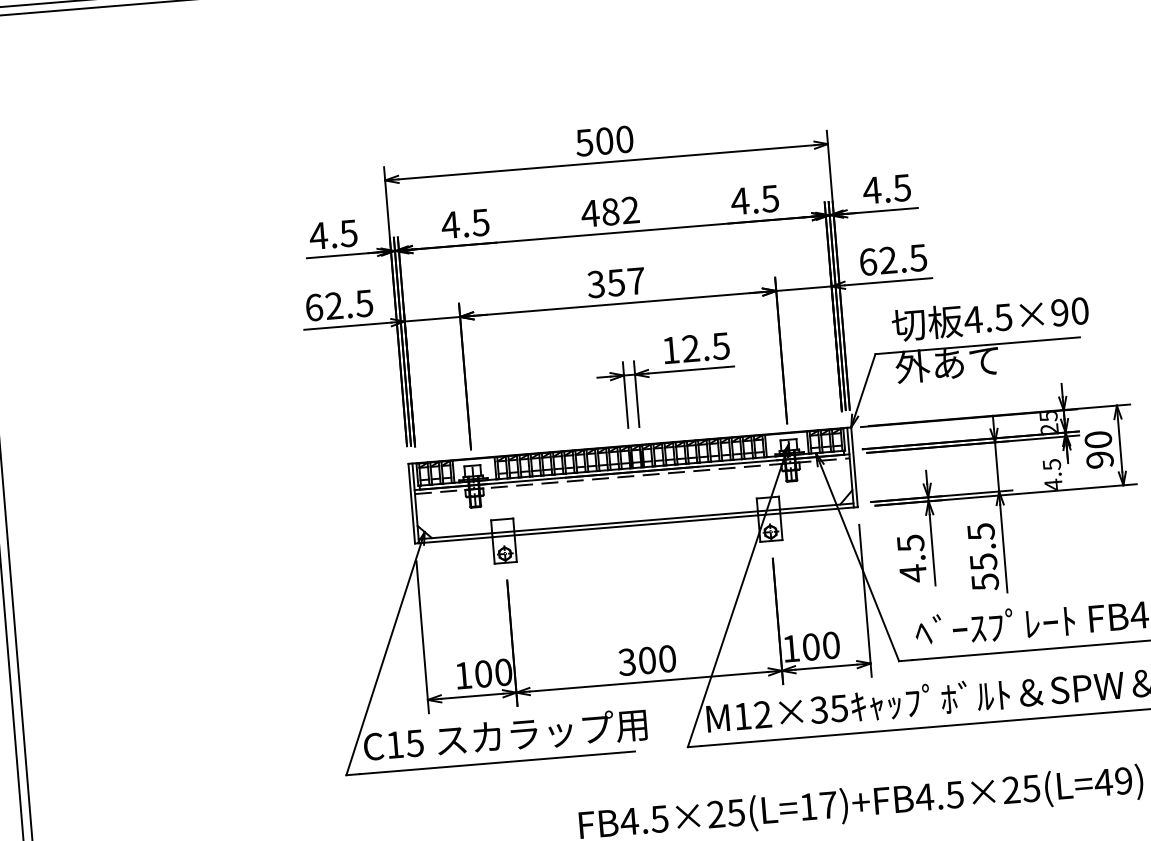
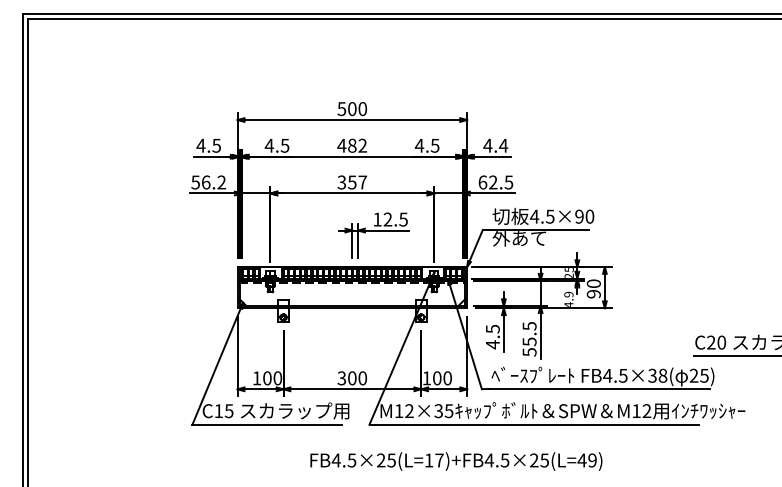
text: (902, 187) -> (503, 145), 4.5 -> 4.4
text: (338, 305) -> (208, 182), 62.5 -> 56.2
text: (1051, 464) -> (568, 294), 4.5 -> 4.9

